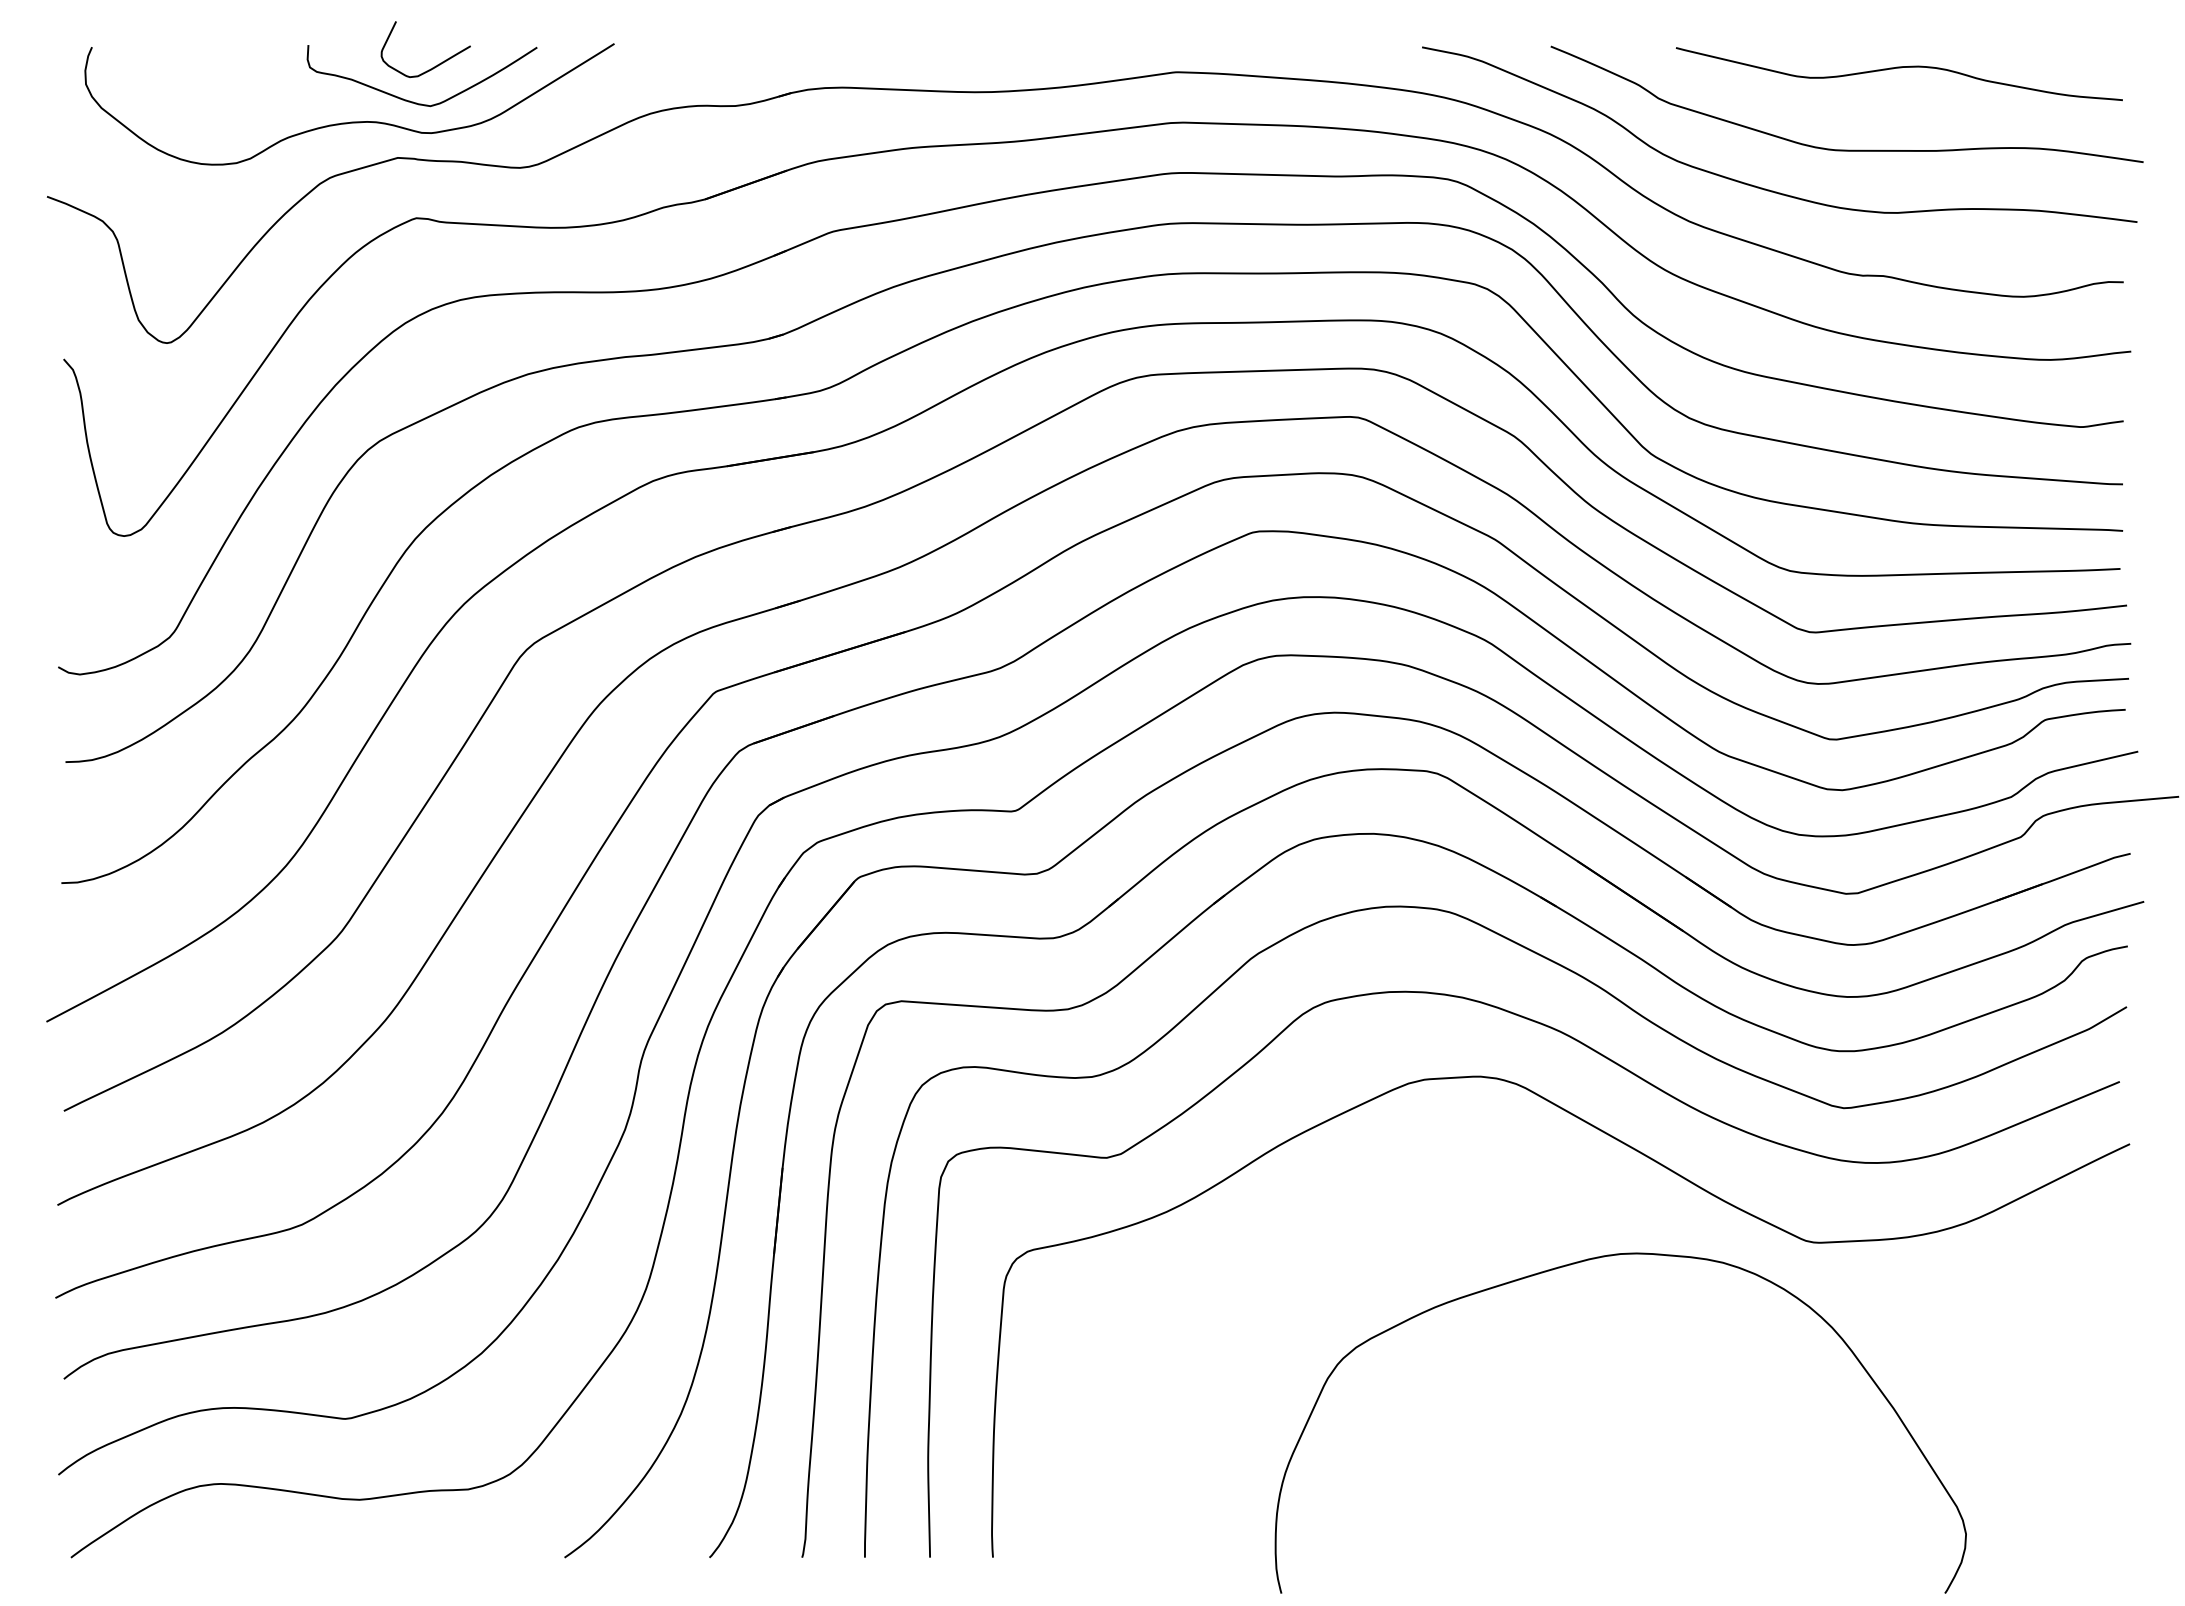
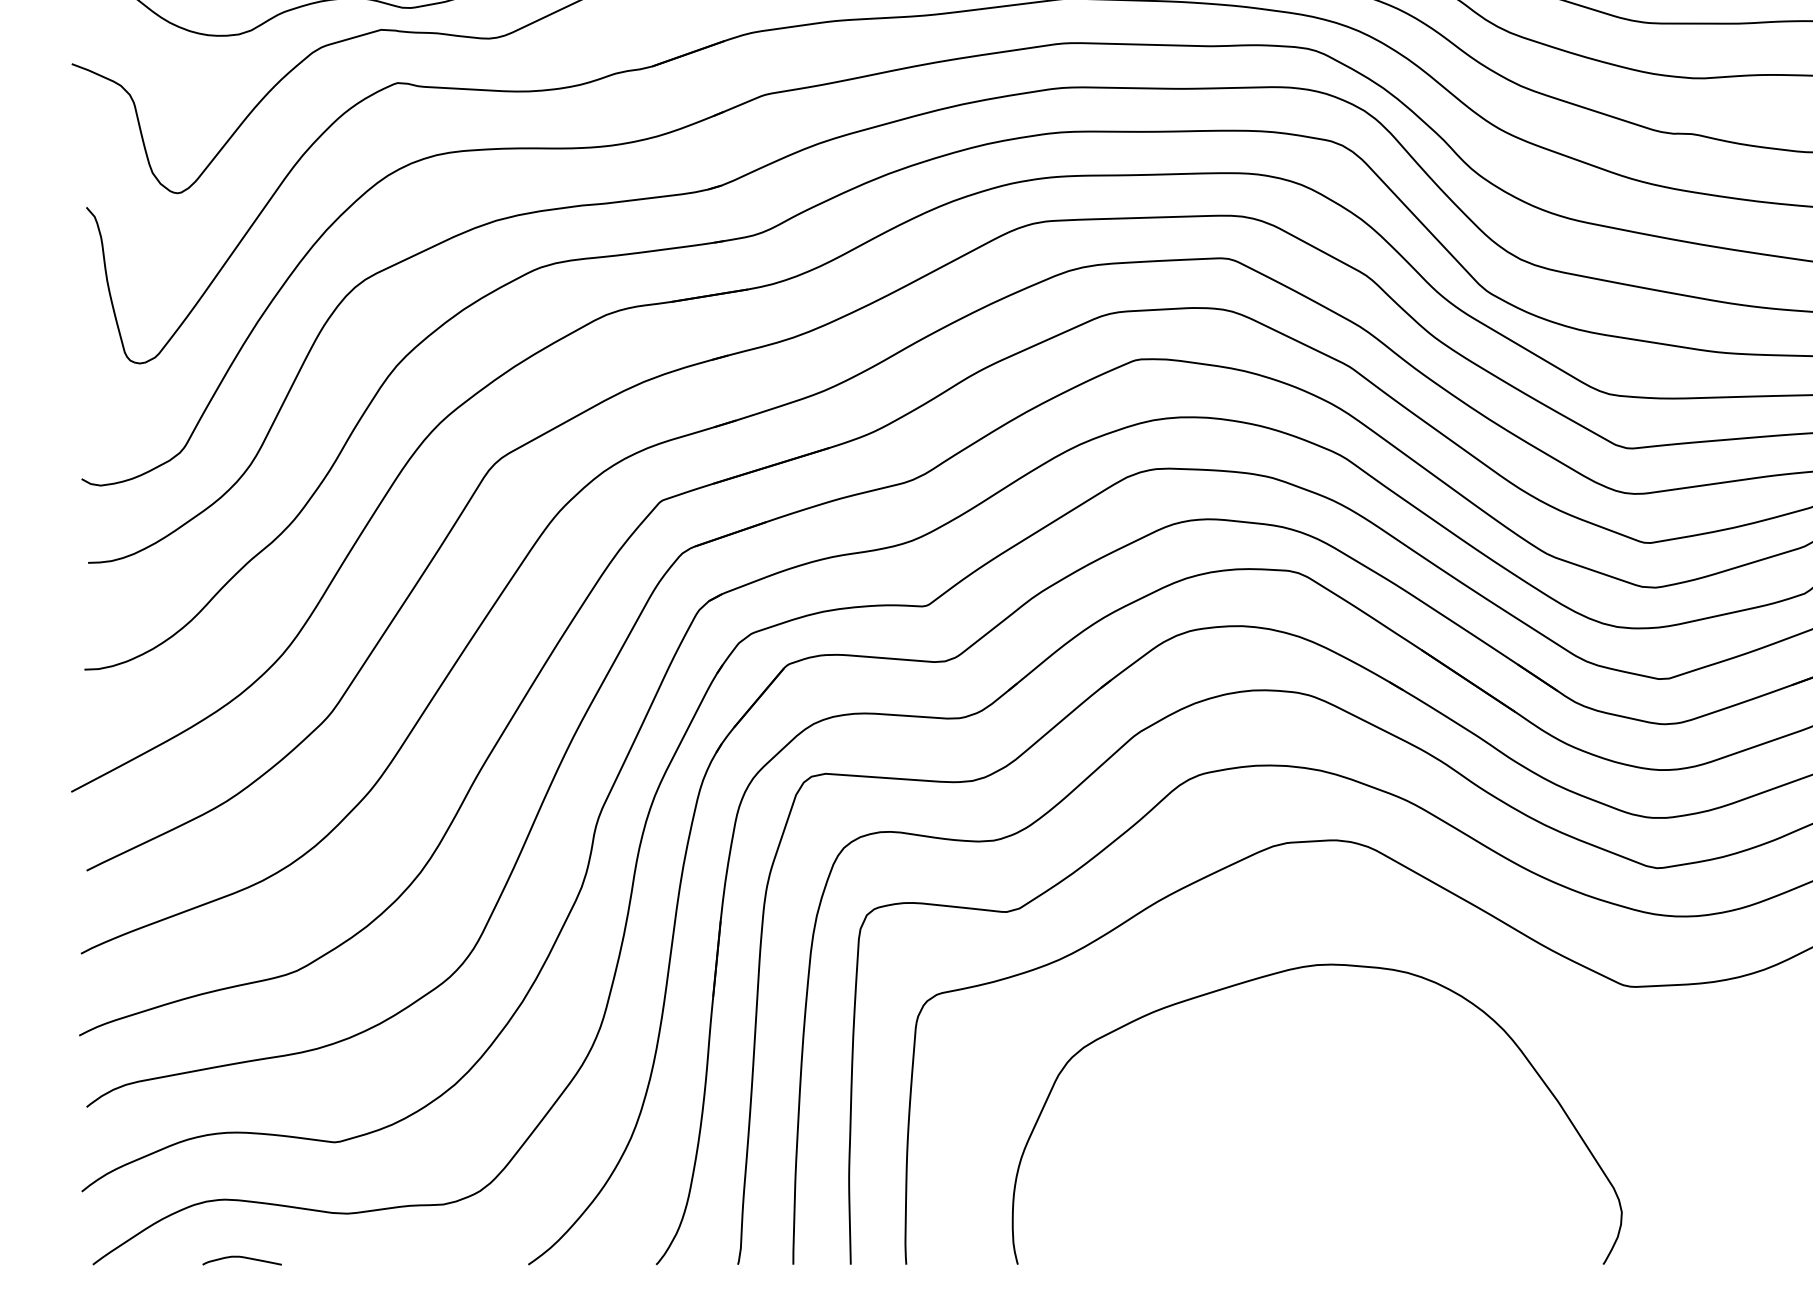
curve: (1578, 1263) -> (1279, 973), moved
curve: (241, 1550) -> (243, 1258), added

